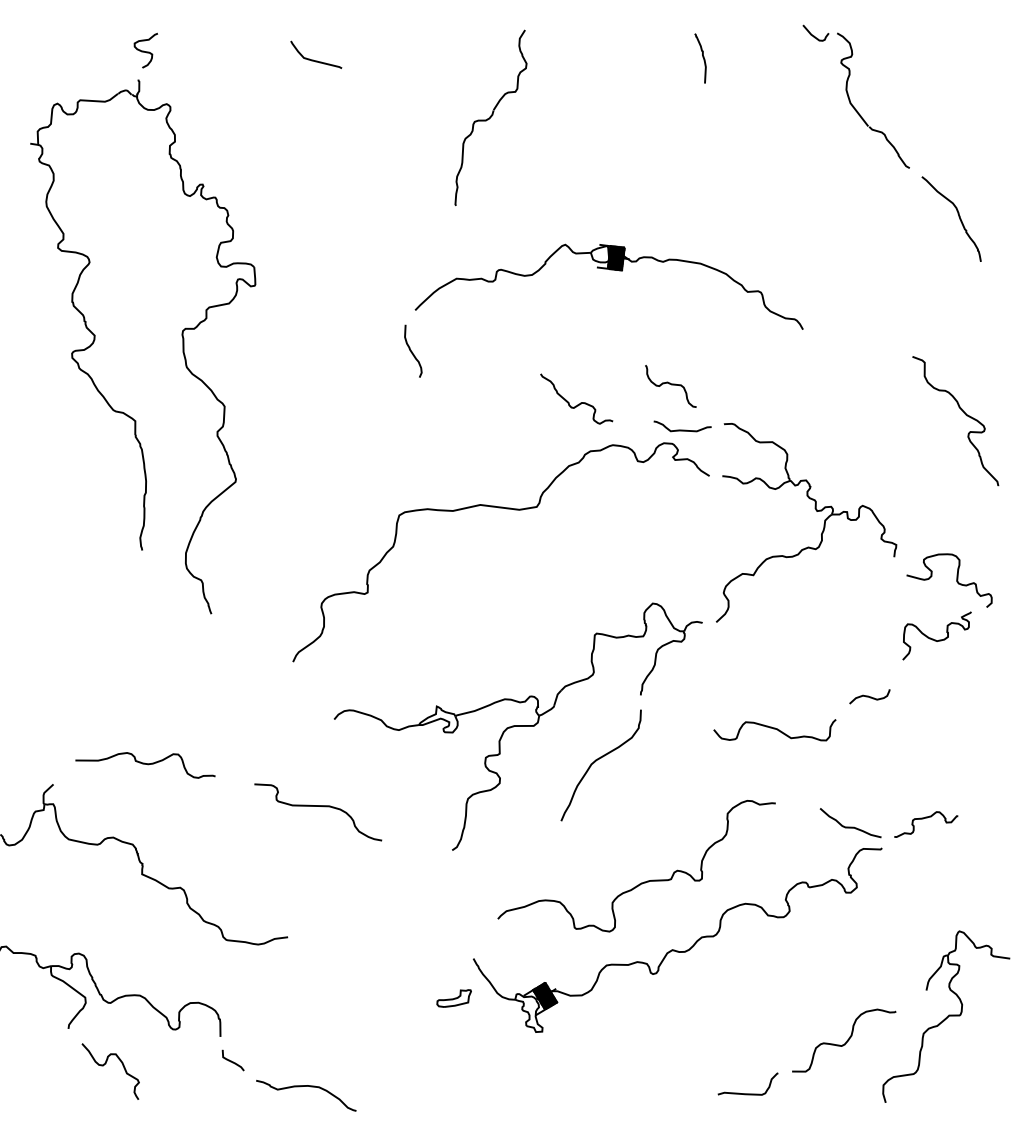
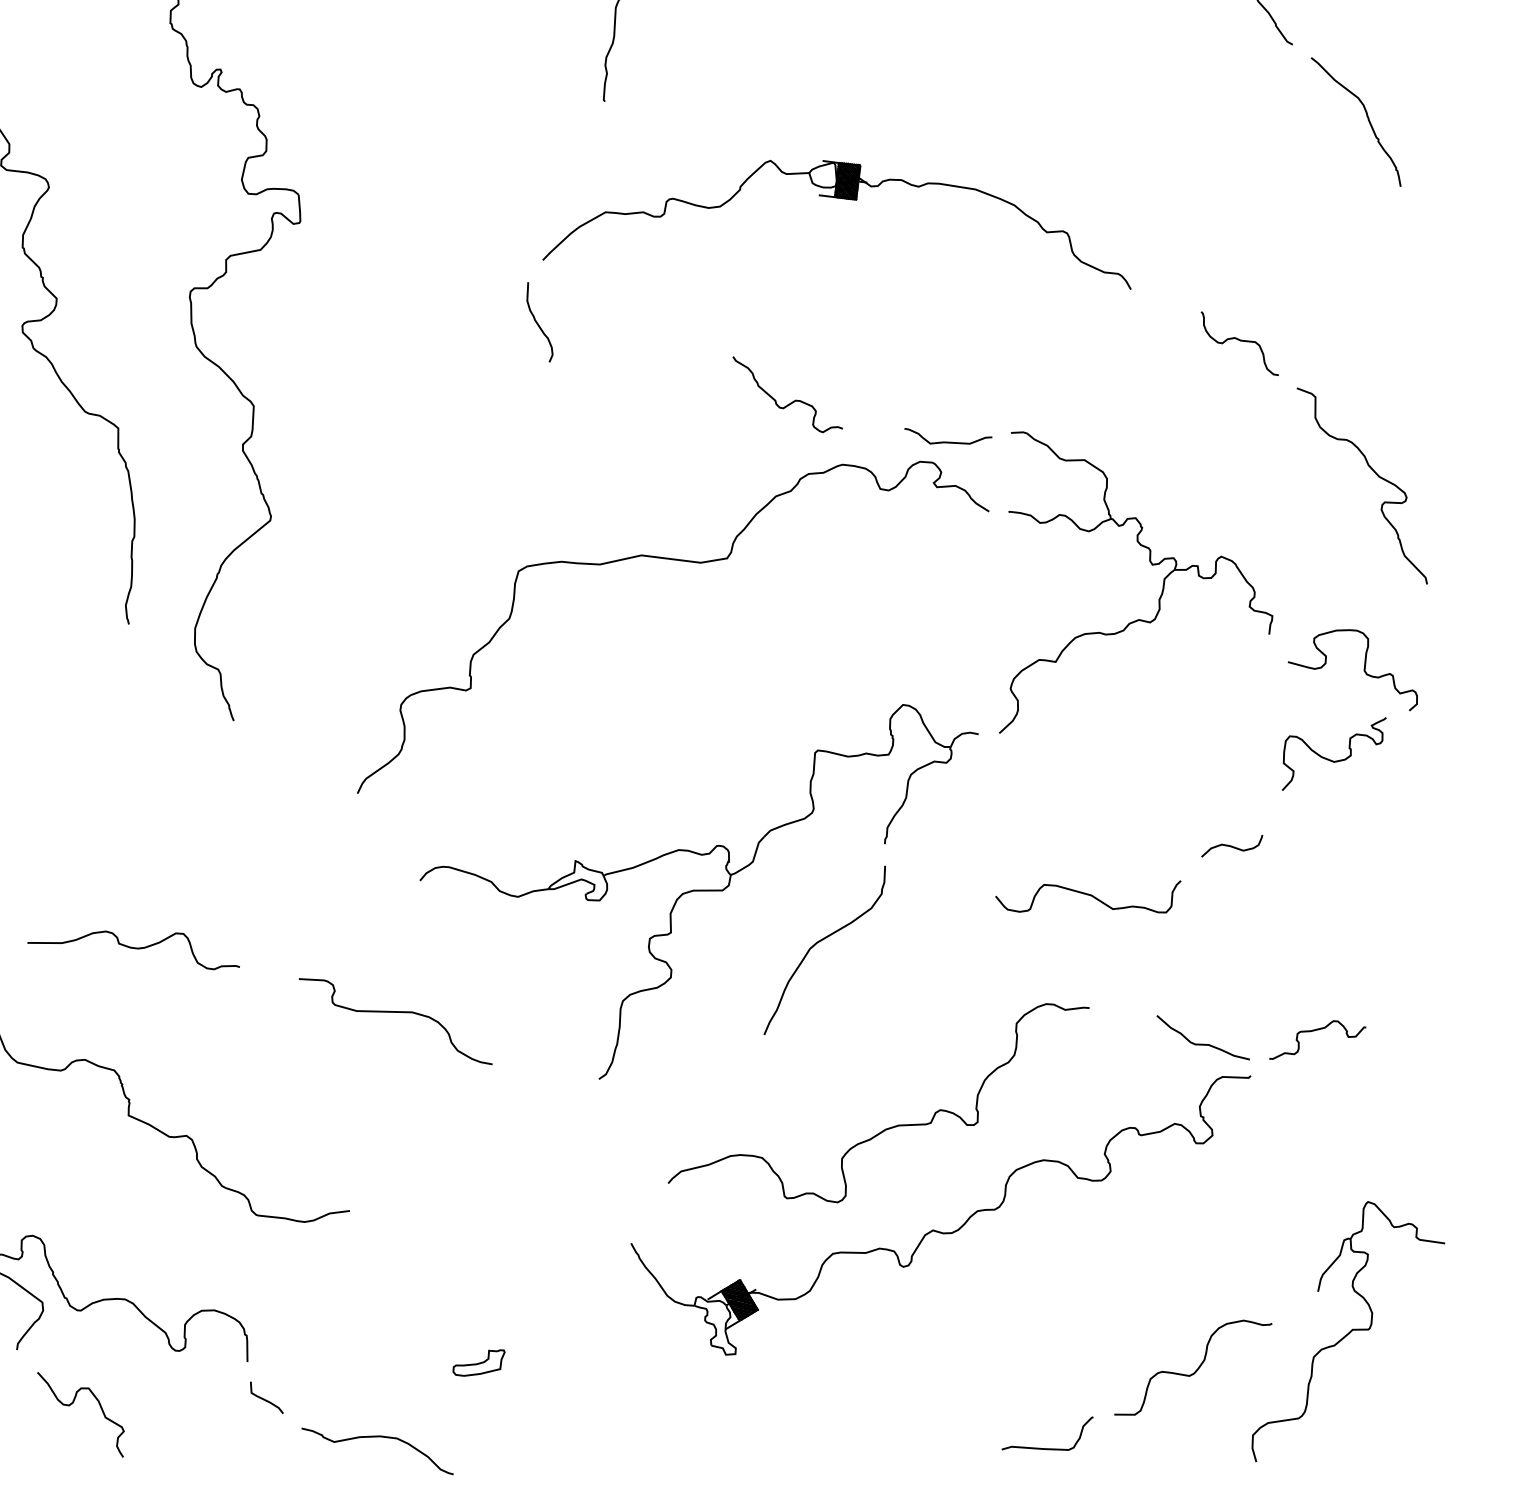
curve: (671, 385) -> (1240, 342), moved
curve: (964, 414) -> (1375, 475), moved
part: (453, 998) -> (477, 1362), moved

